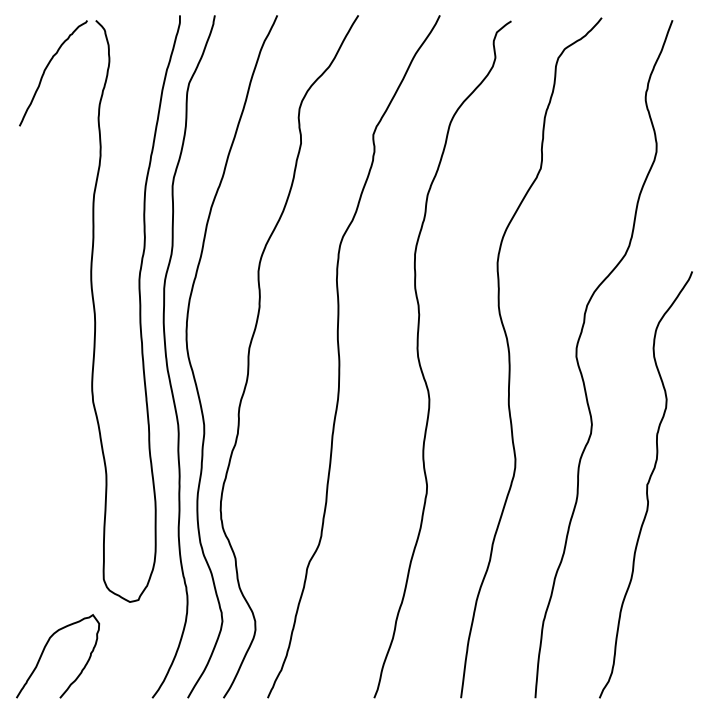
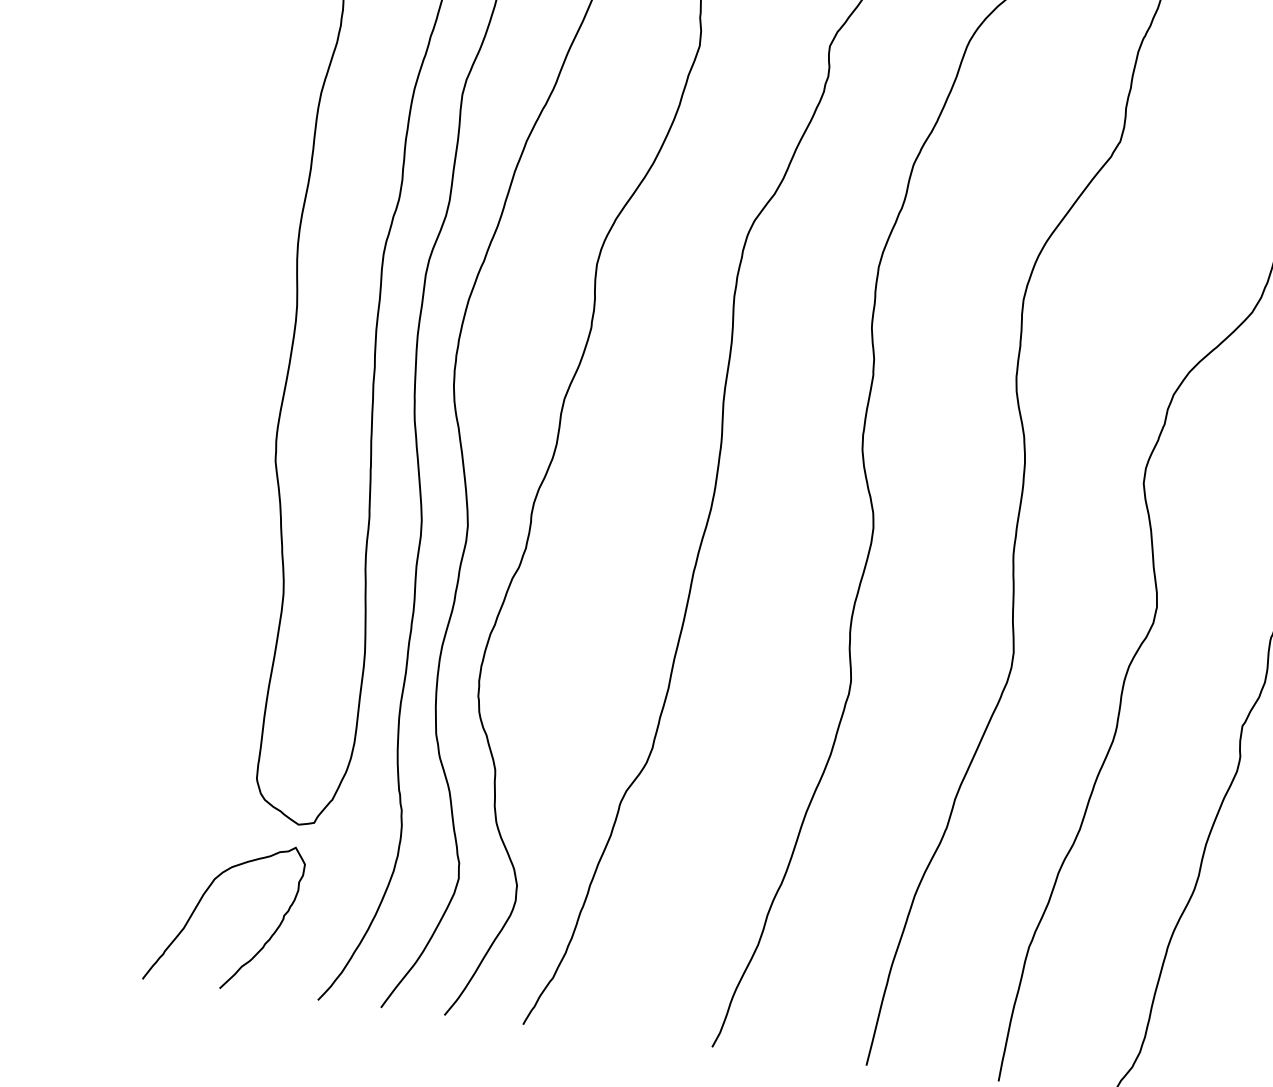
curve: (44, 650) -> (202, 900), moved

